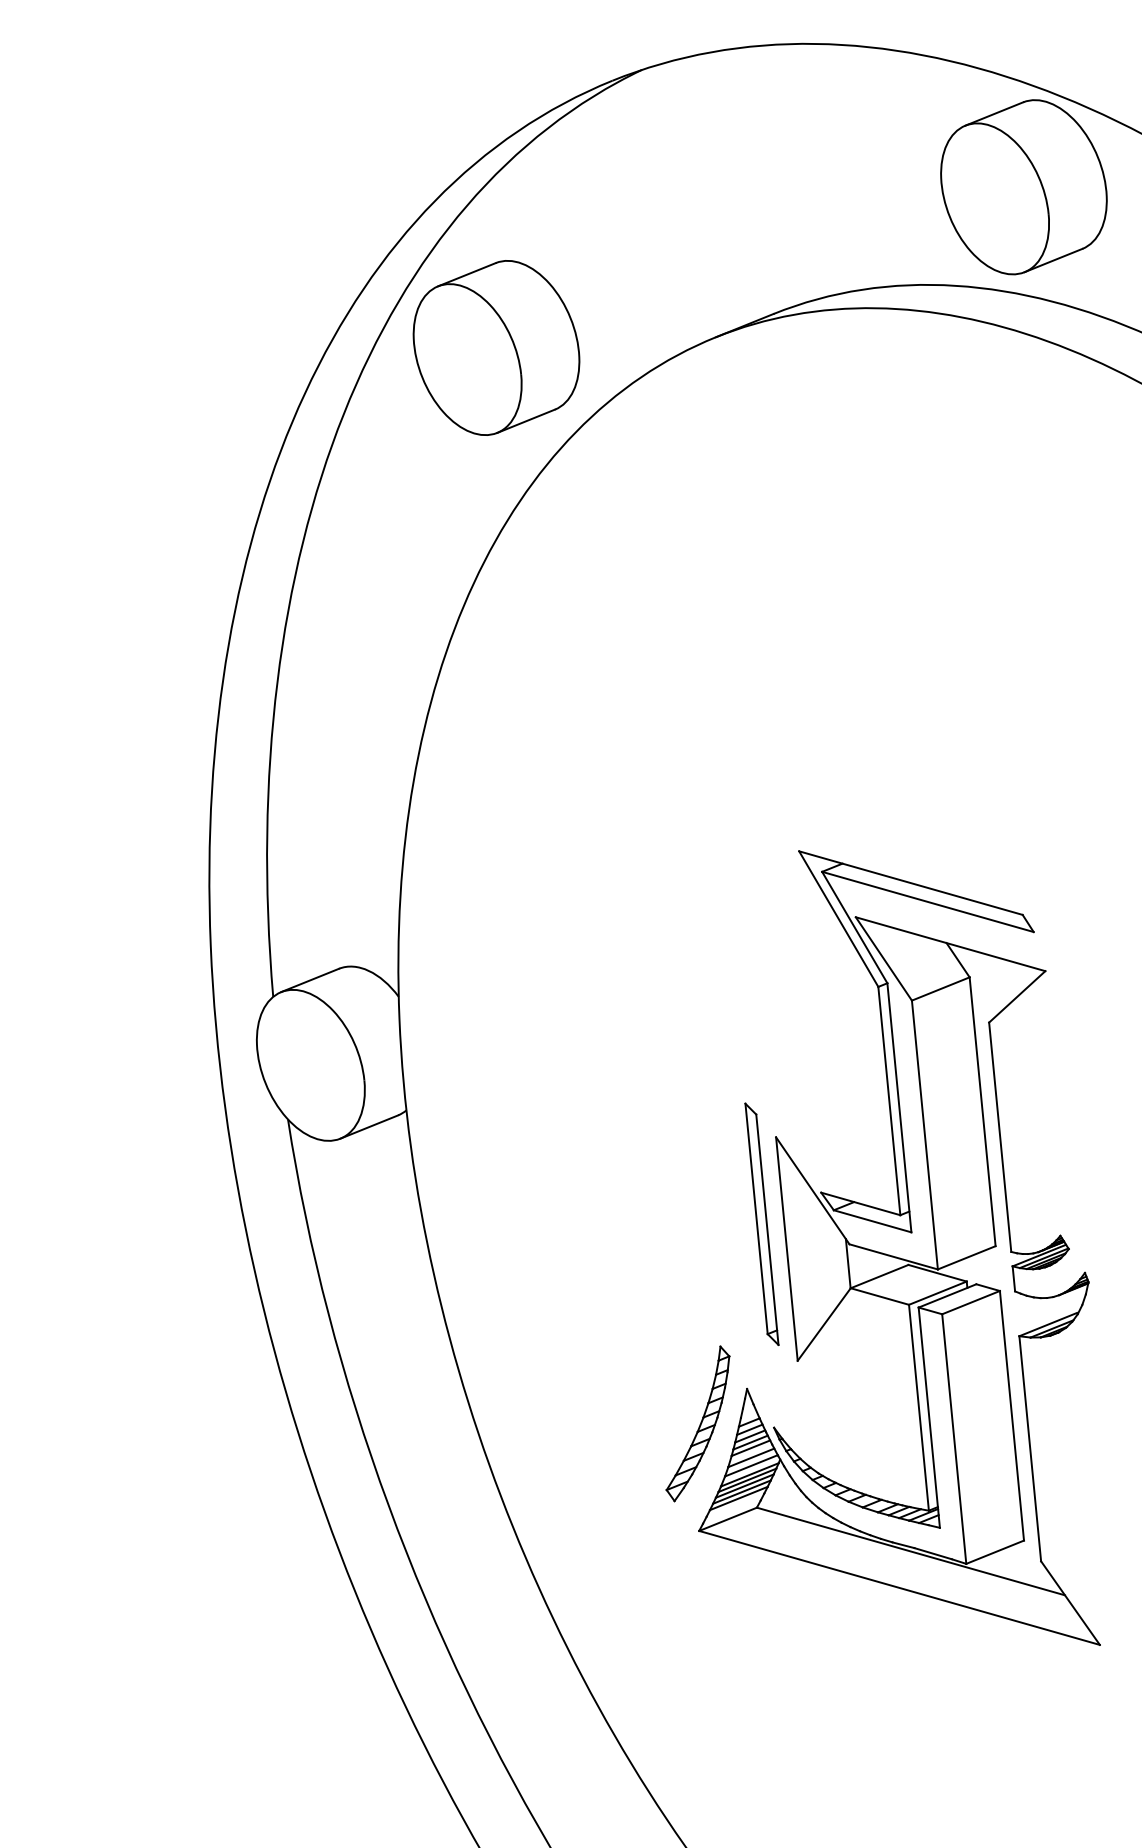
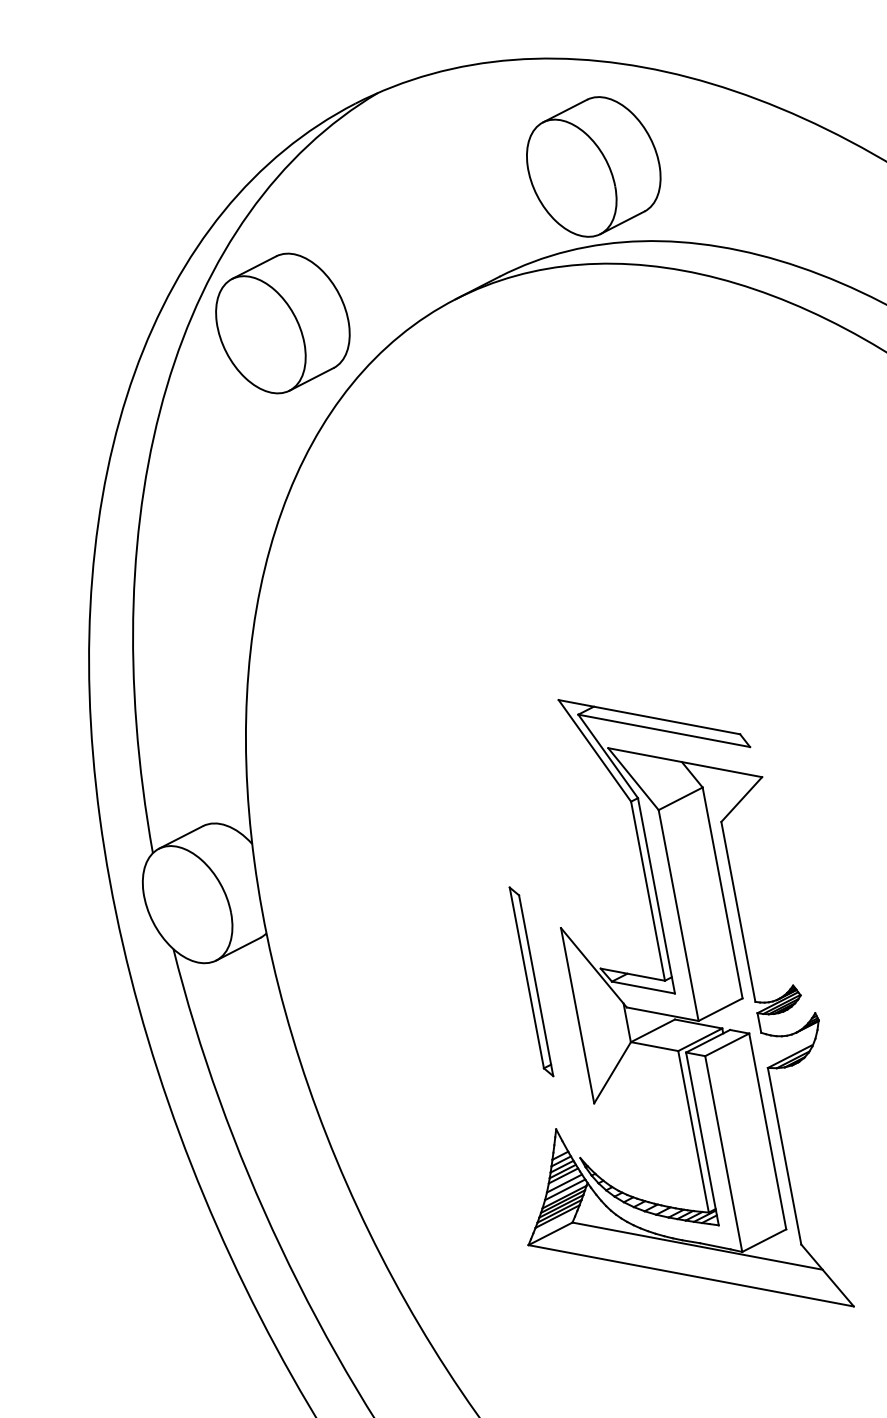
part: (1023, 187) -> (593, 167), moved
part: (761, 1223) -> (531, 981), moved
part: (697, 1423) -> (519, 1160), removed

